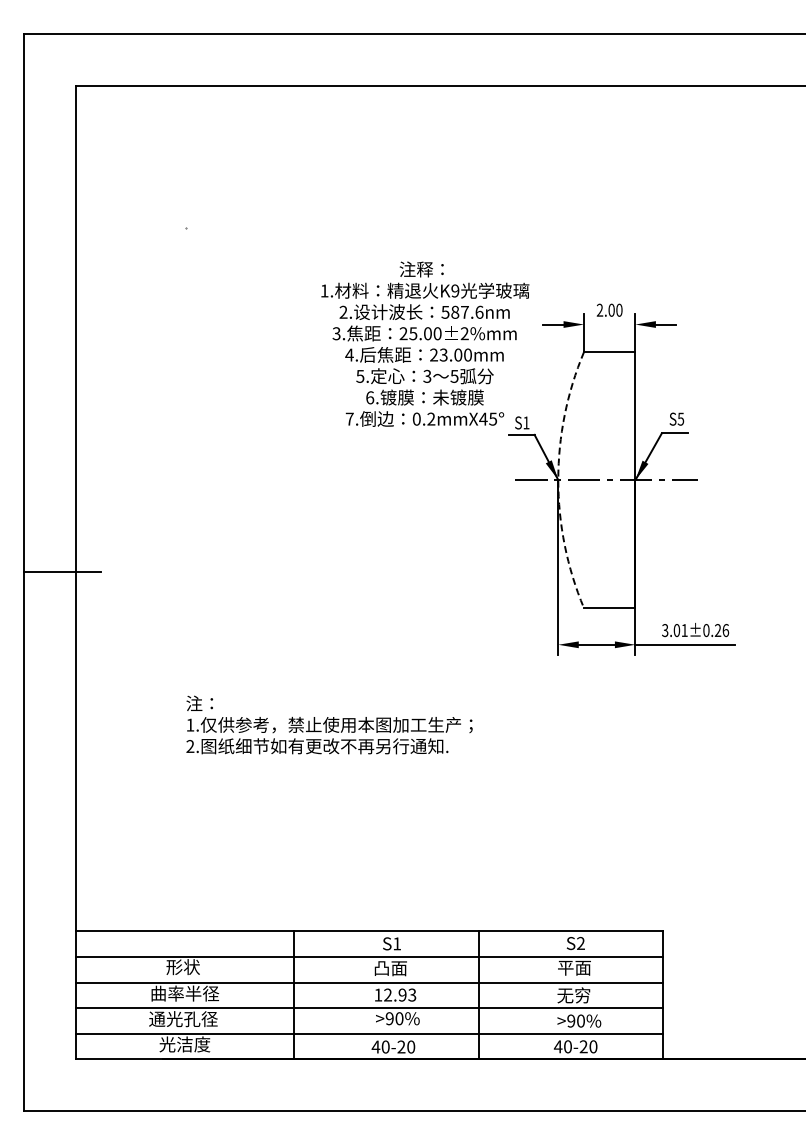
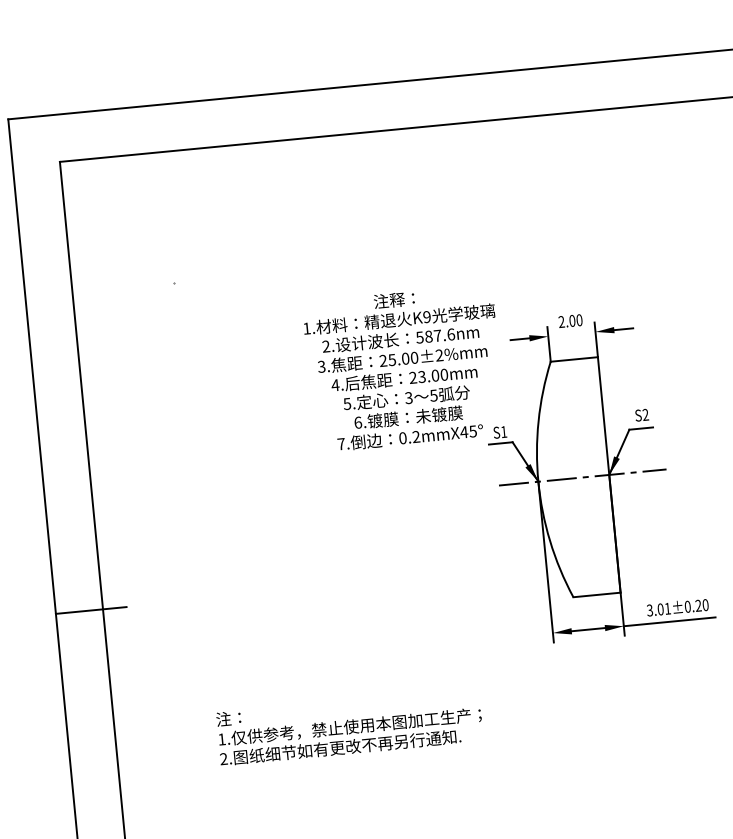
text: (680, 418) -> (645, 414), S5 -> S2
arc: (558, 480) -> (538, 482), dashed -> solid
text: (725, 630) -> (705, 605), 3.01±0.26 -> 3.01±0.20

